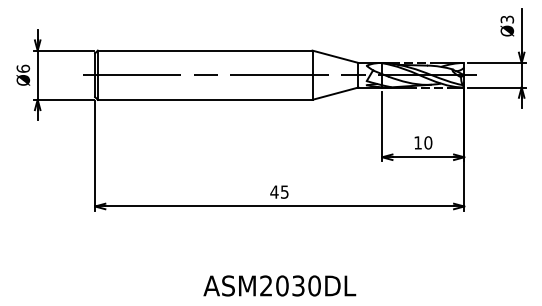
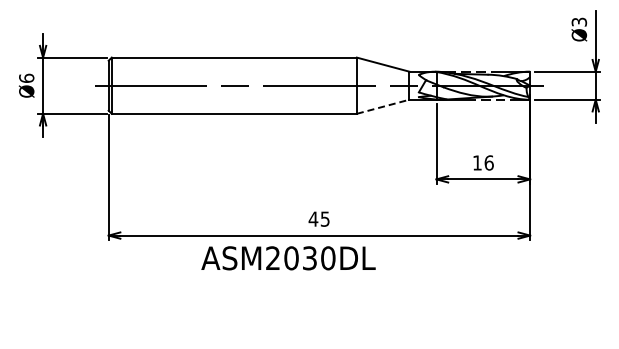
line: (335, 93) -> (383, 106), solid -> dashed
text: (427, 142) -> (488, 162), 10 -> 16
text: (279, 286) -> (288, 258), moved

